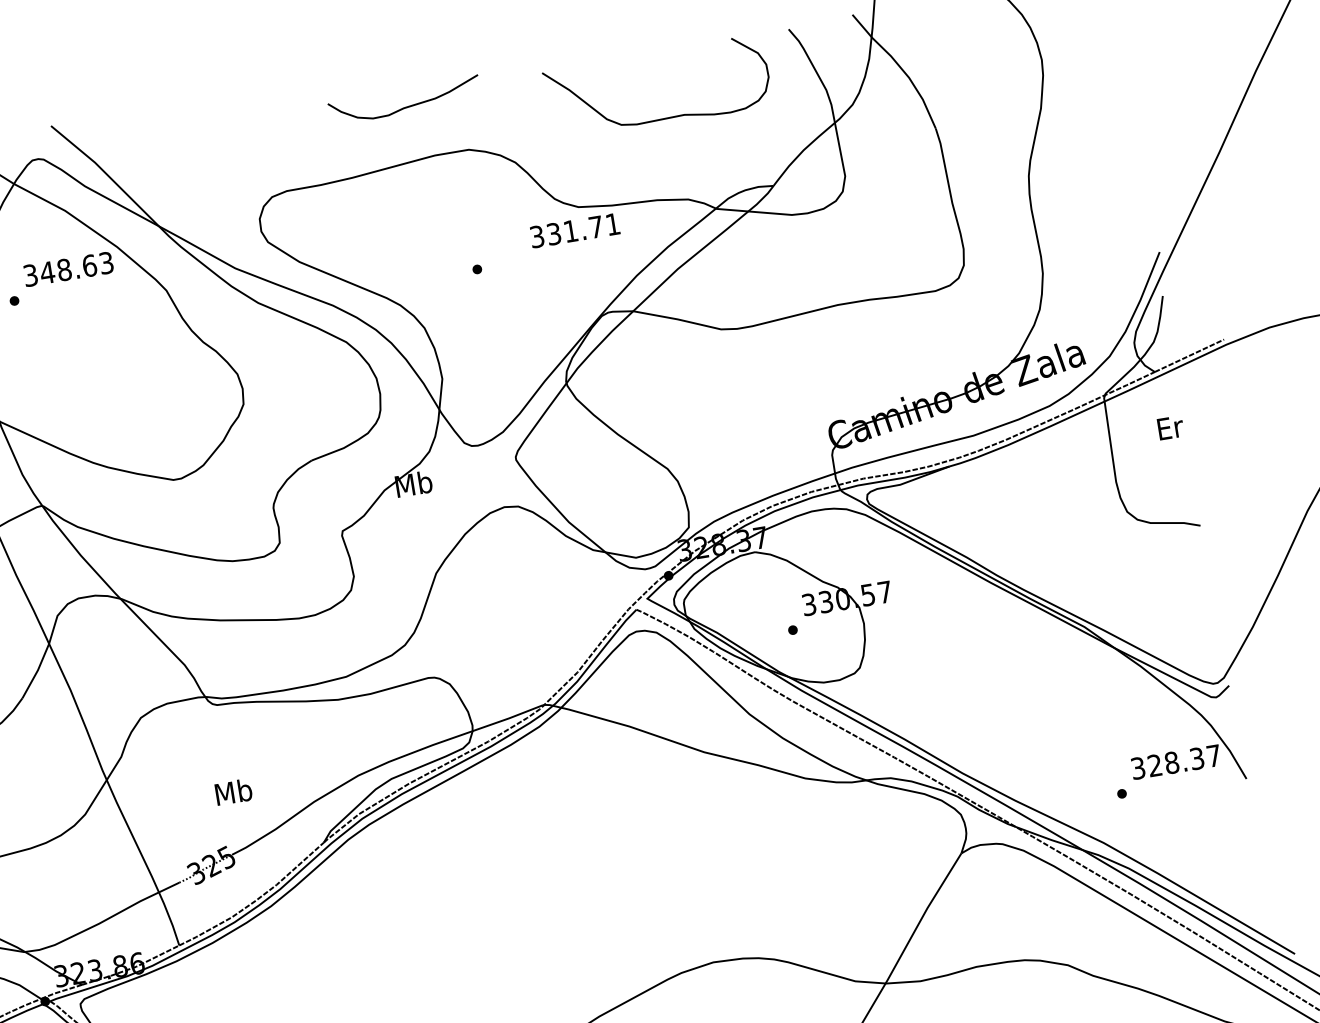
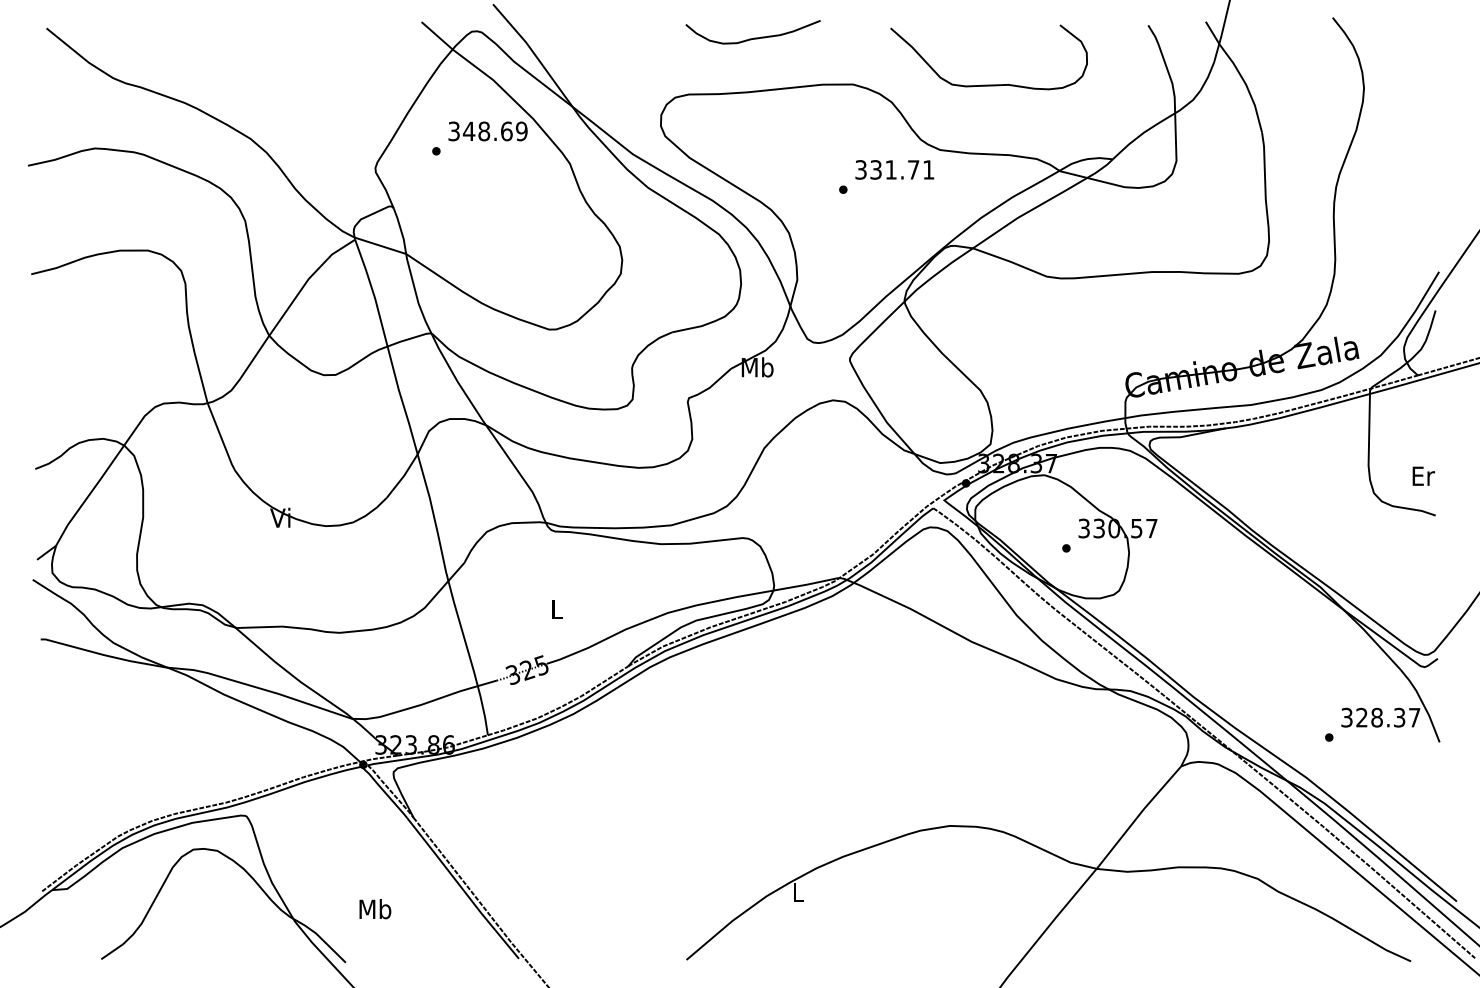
curve: (407, 105) -> (754, 37), moved
curve: (662, 118) -> (988, 84), moved
text: (574, 230) -> (894, 169), moved
text: (106, 263) -> (521, 131), 348.63 -> 348.69
text: (1170, 427) -> (1423, 475), moved
text: (233, 792) -> (556, 609), Mb -> L

